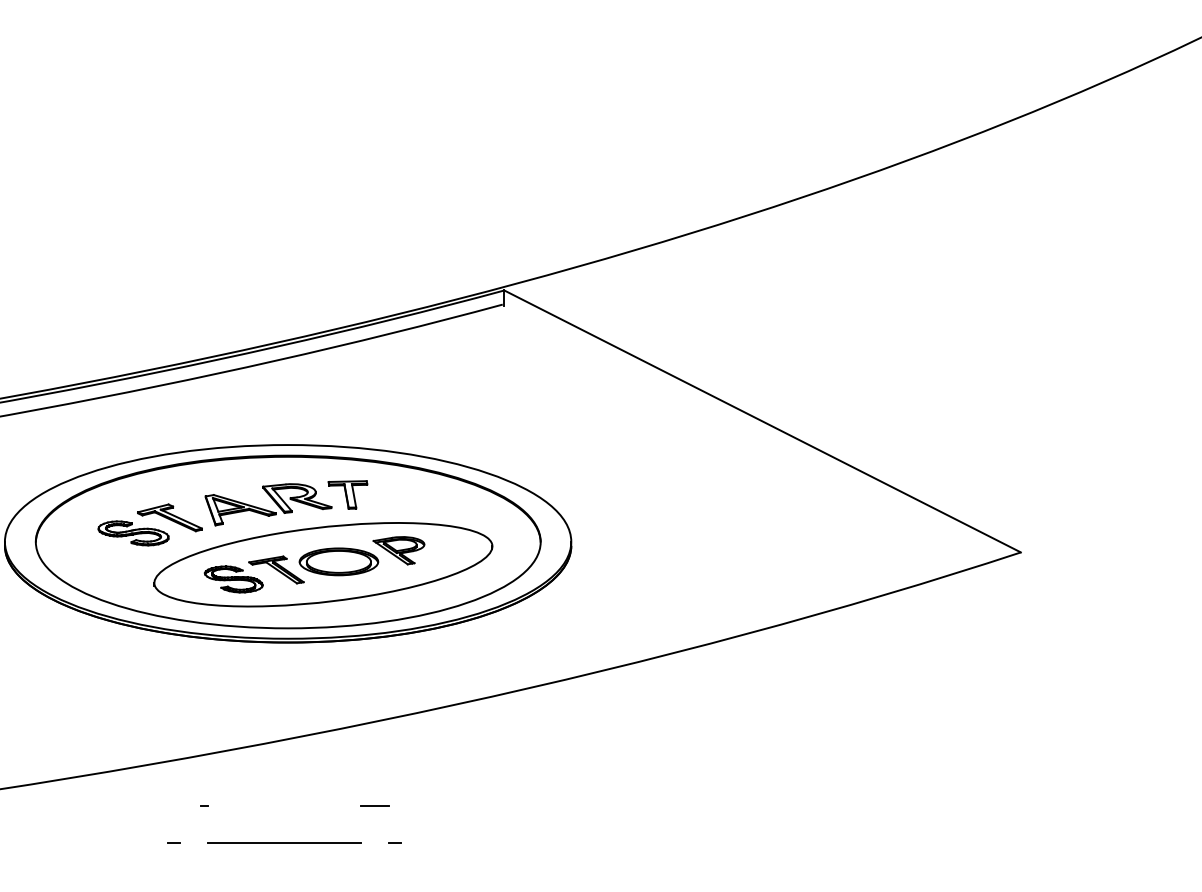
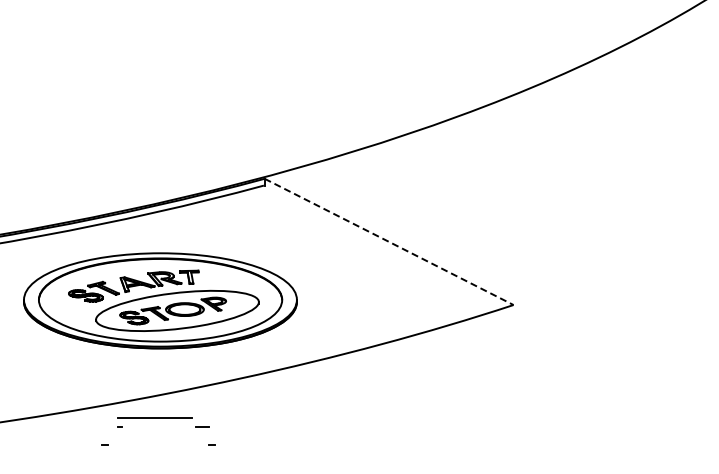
line: (763, 420) -> (389, 241), solid -> dashed
line: (284, 841) -> (154, 417), moved

